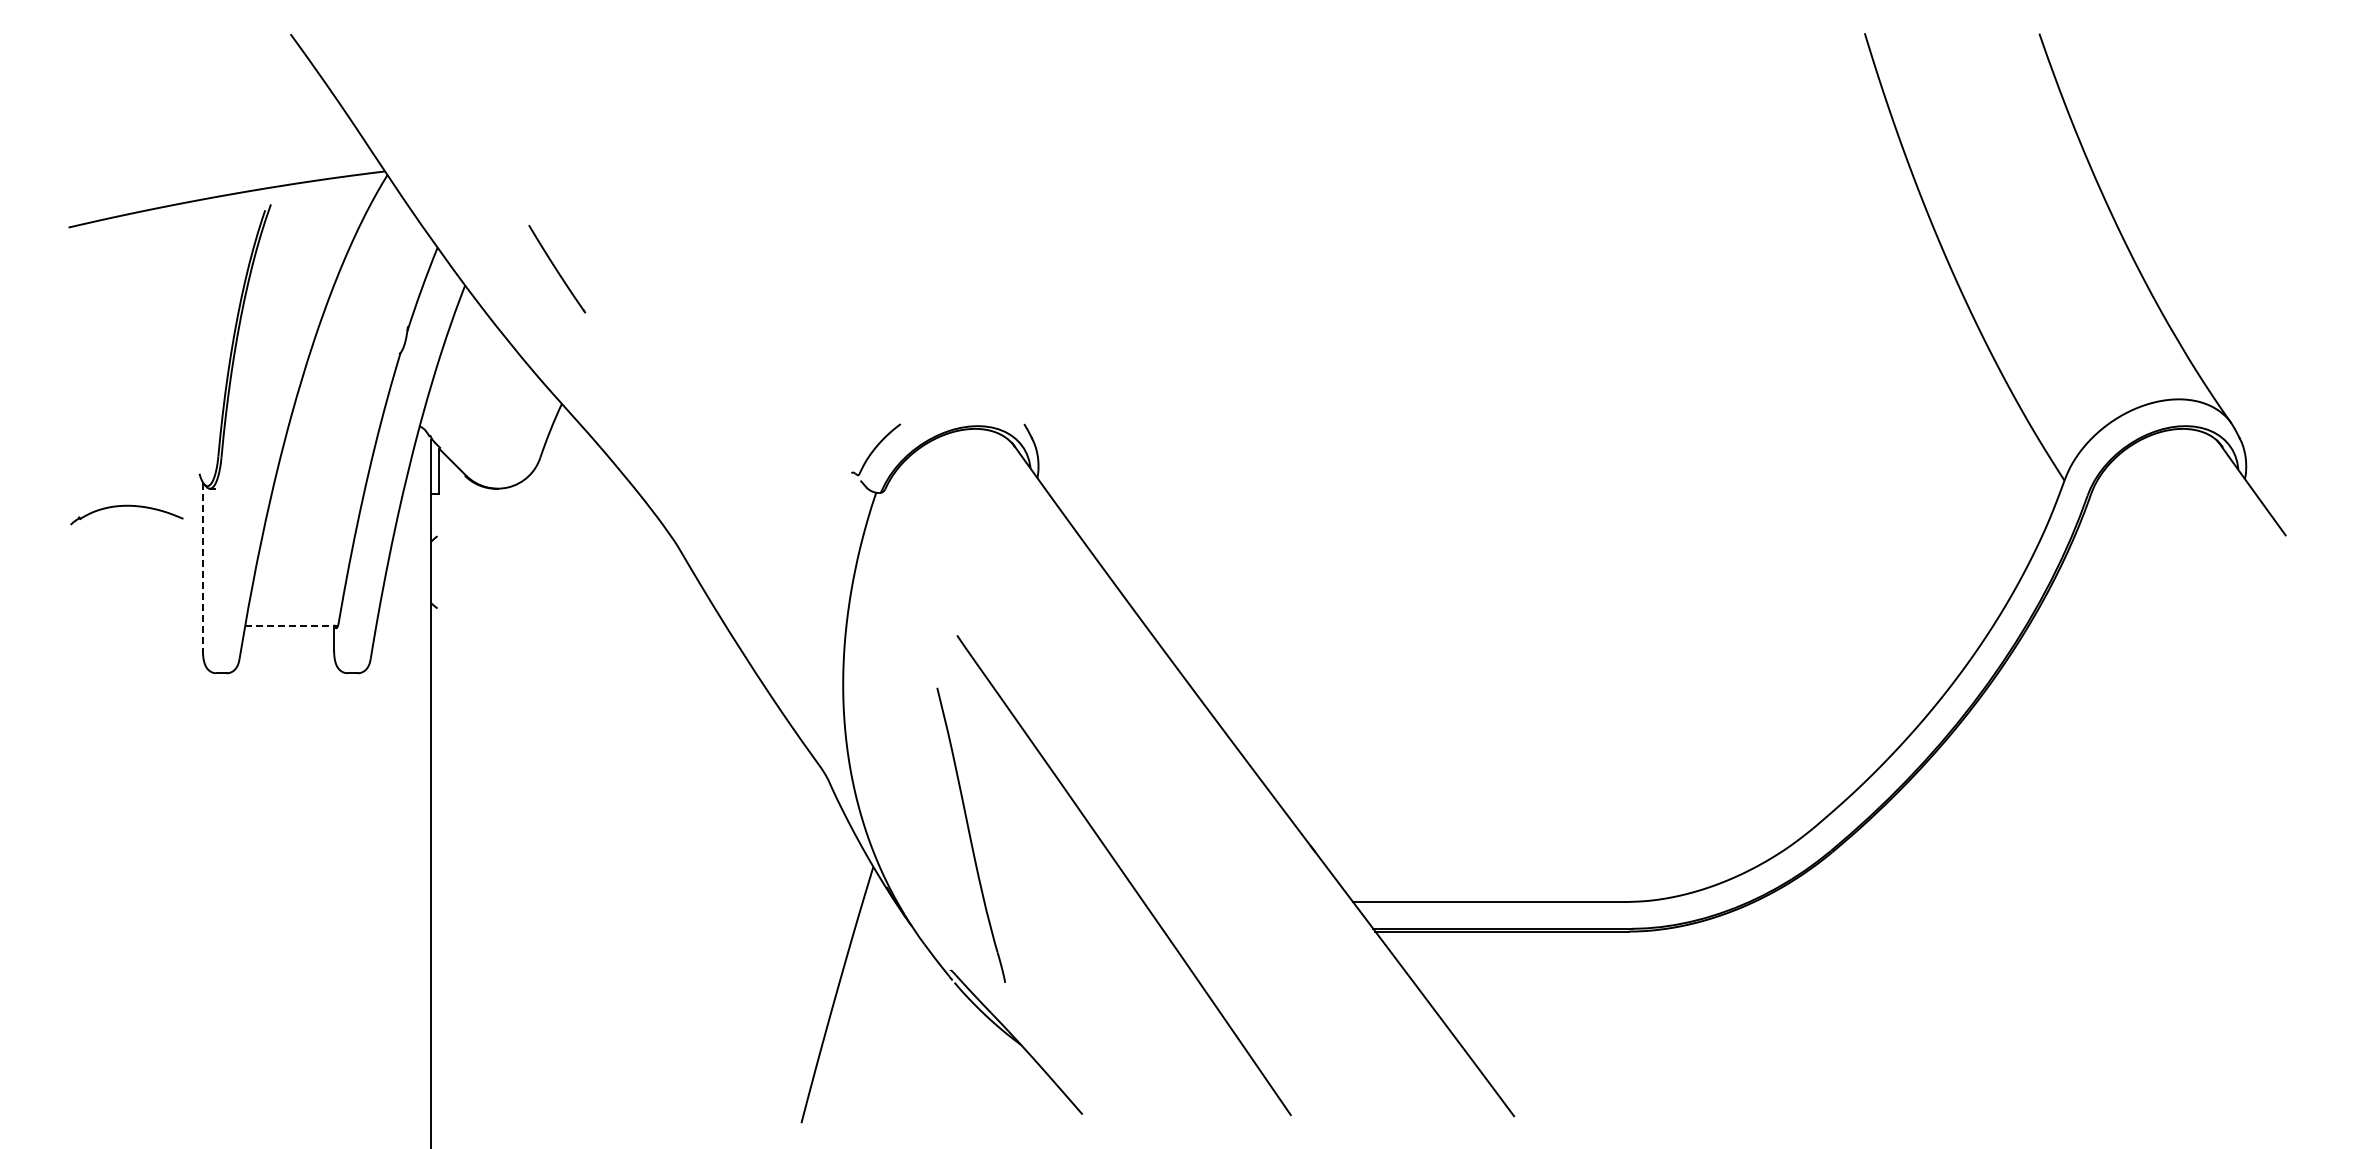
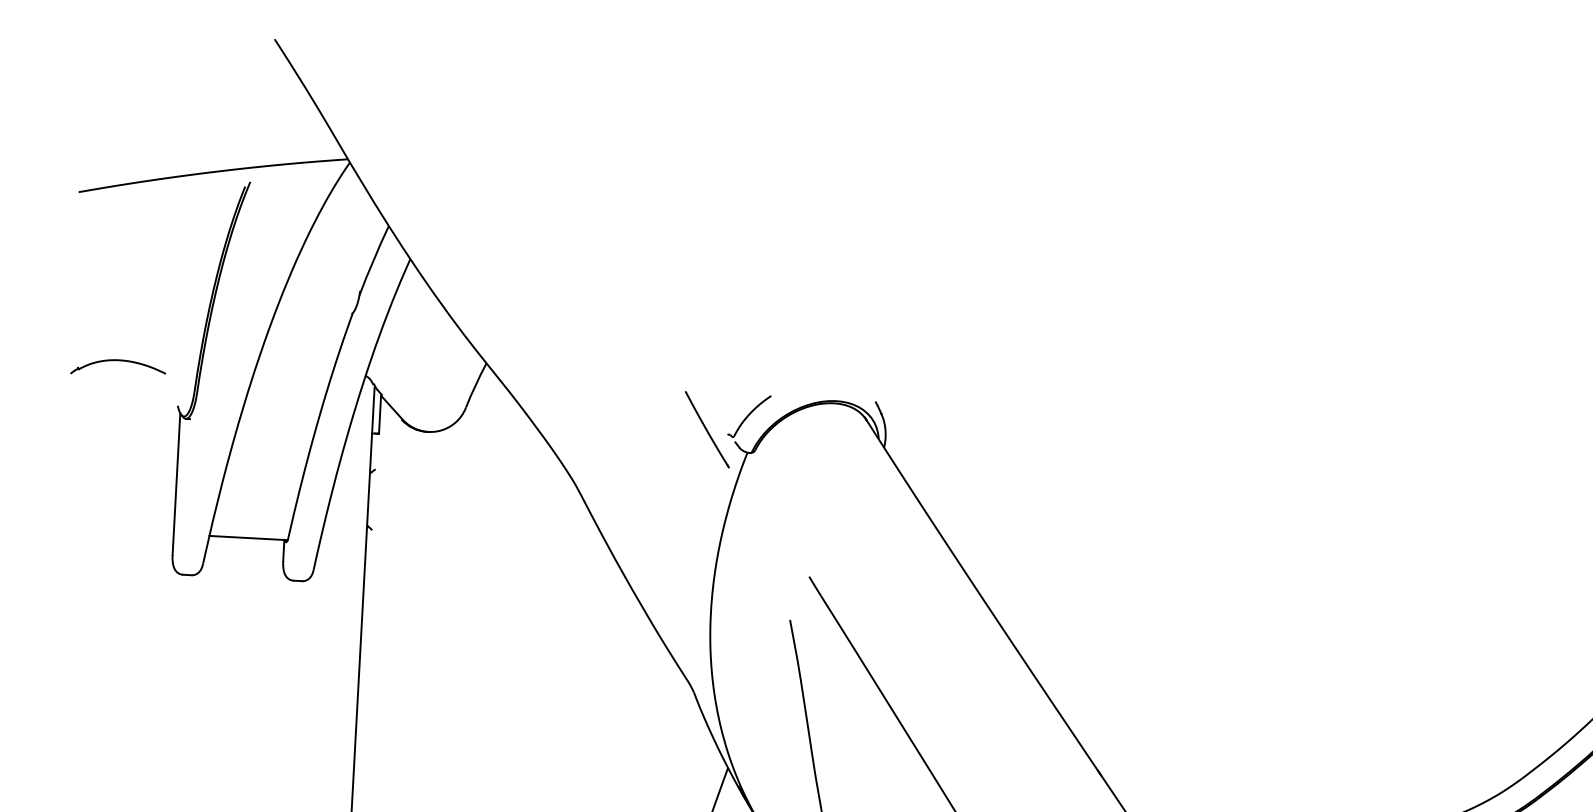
part: (557, 268) -> (707, 429), moved
part: (126, 506) -> (118, 360), moved
line: (202, 567) -> (176, 484), dashed -> solid
line: (292, 625) -> (249, 537), dashed -> solid

